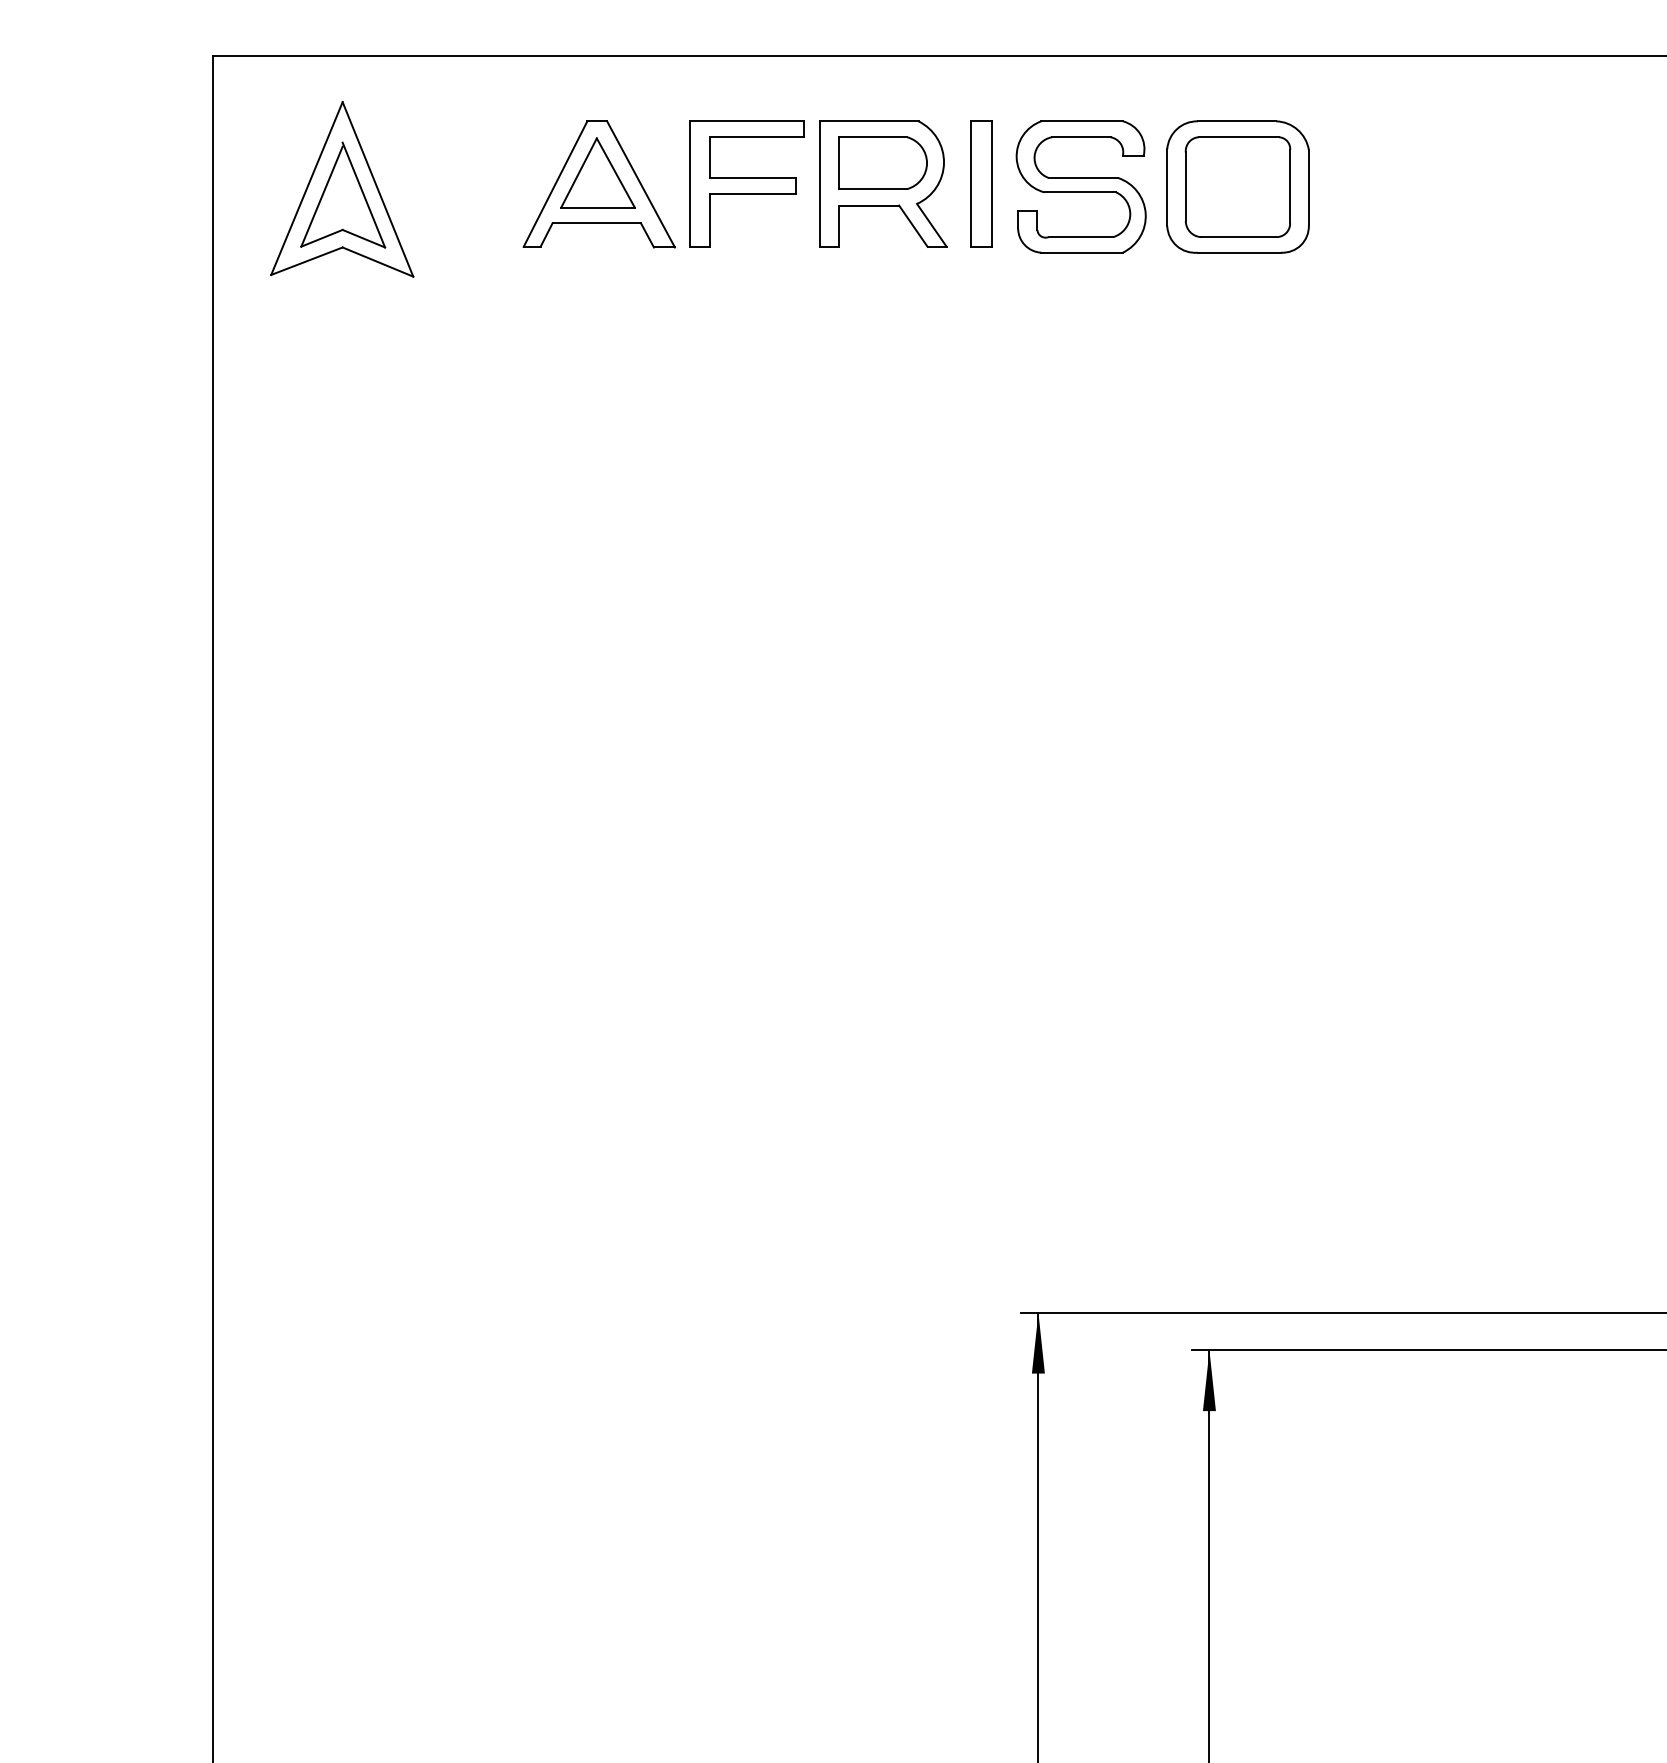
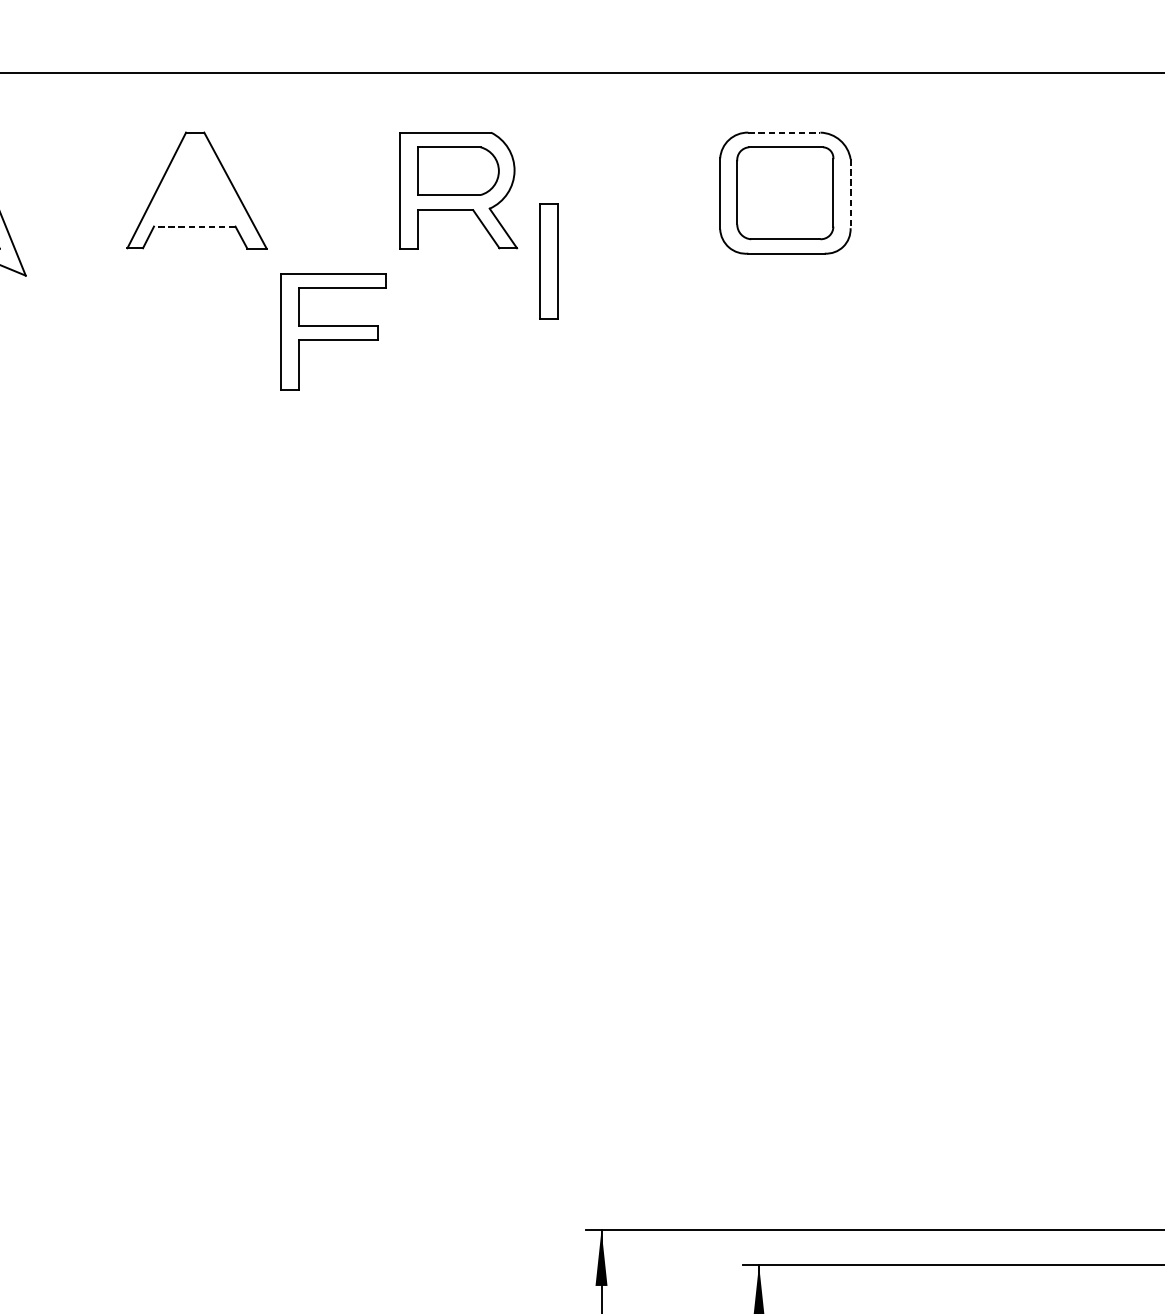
line: (1237, 121) -> (784, 132), solid -> dashed
part: (597, 172) -> (195, 179), removed
part: (746, 183) -> (332, 330), moved
part: (981, 183) -> (549, 260), moved
part: (1080, 186) -> (640, 192), removed
line: (1308, 187) -> (850, 193), solid -> dashed
line: (596, 223) -> (194, 226), solid -> dashed

